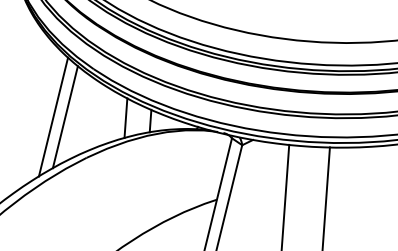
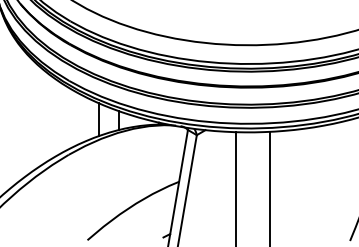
line: (53, 116) -> (38, 122), removed
line: (65, 117) -> (48, 122), removed

